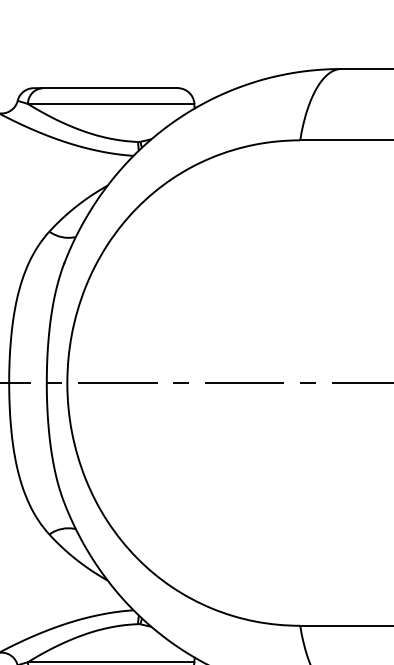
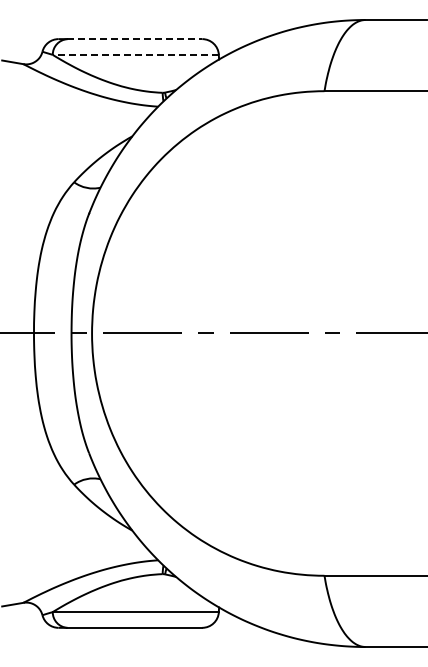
line: (110, 88) -> (135, 39), solid -> dashed
line: (110, 103) -> (135, 54), solid -> dashed

